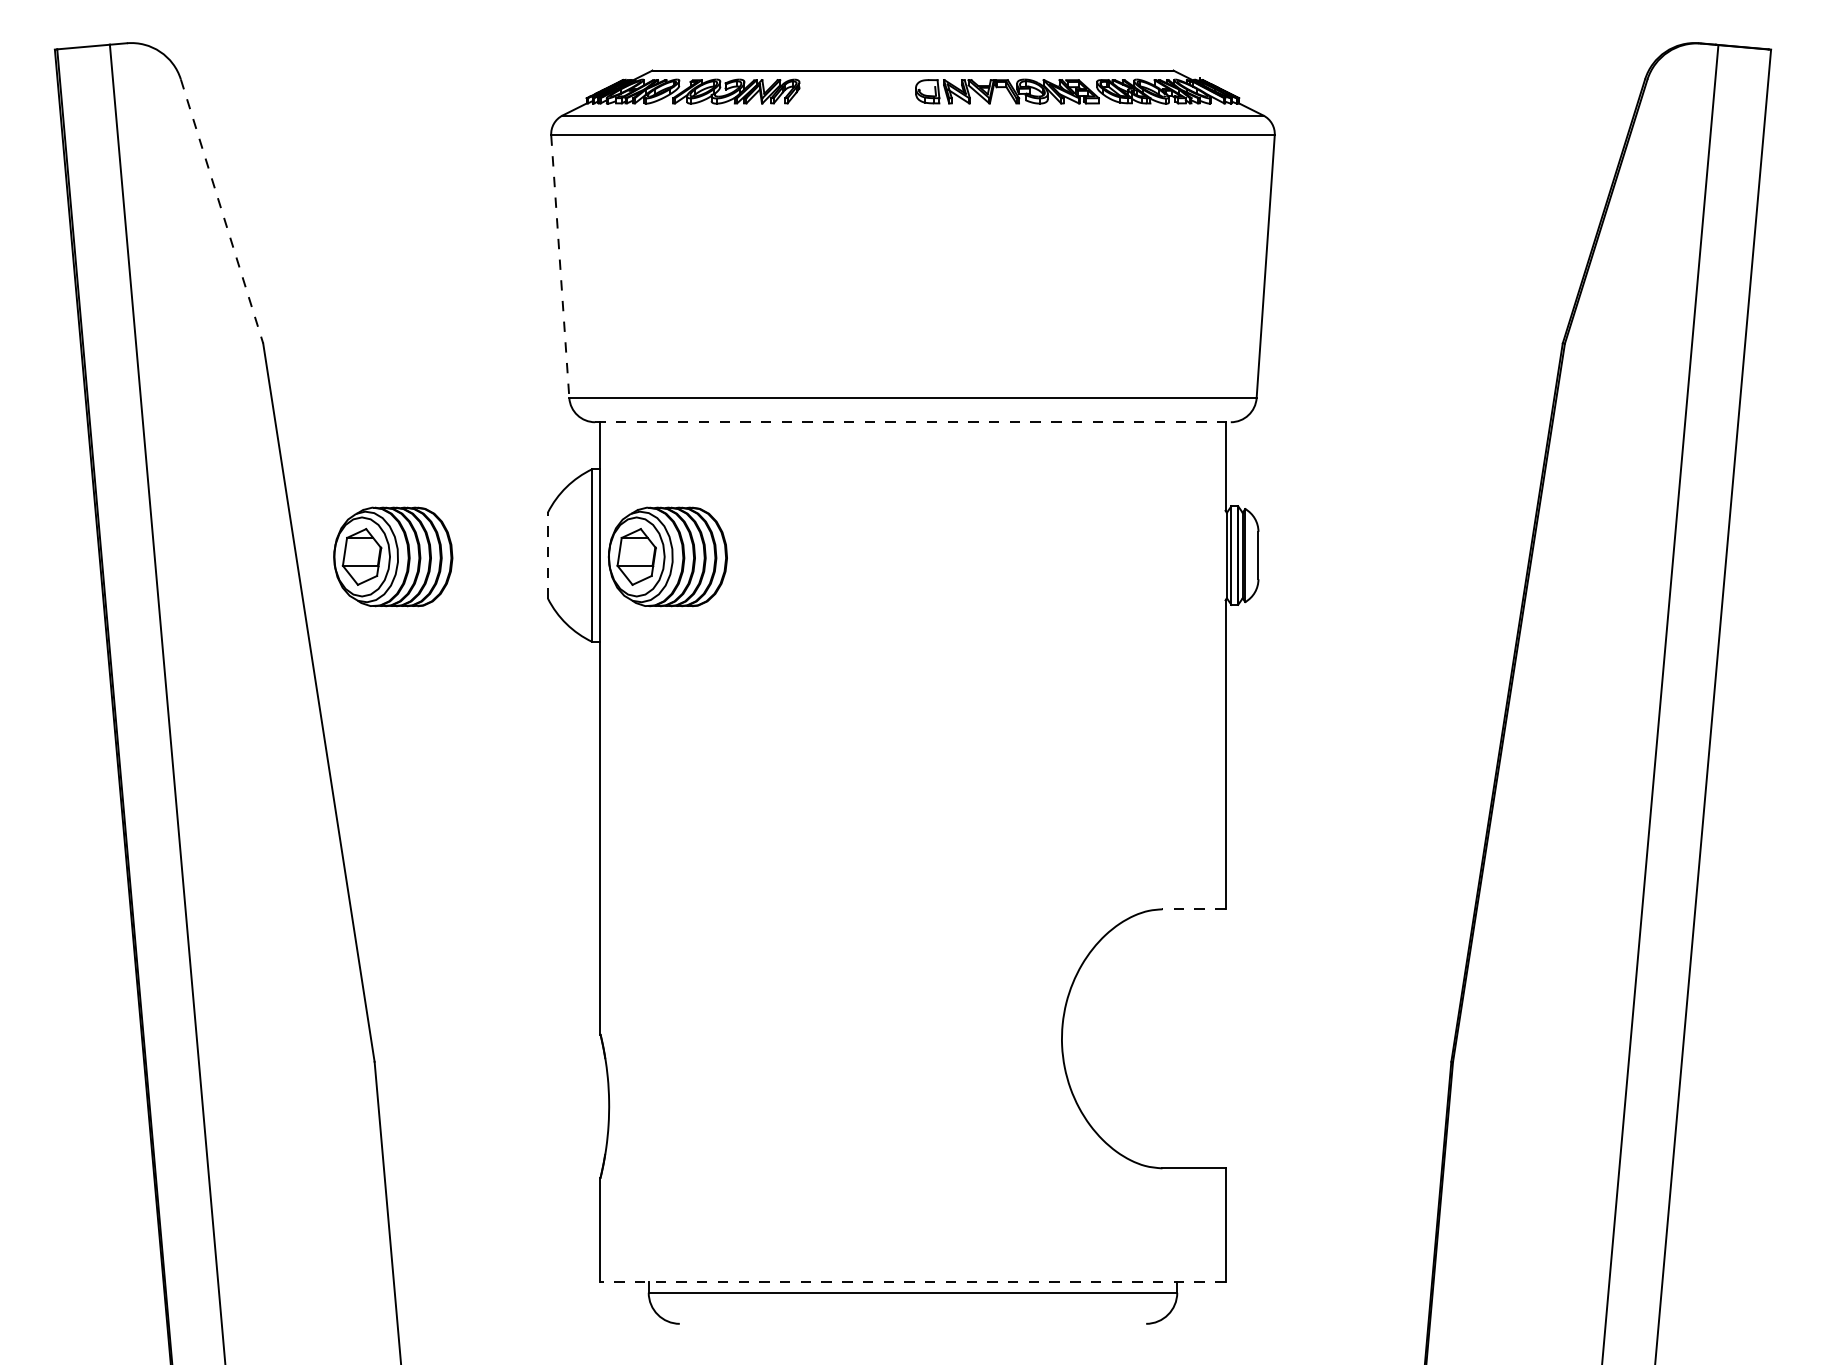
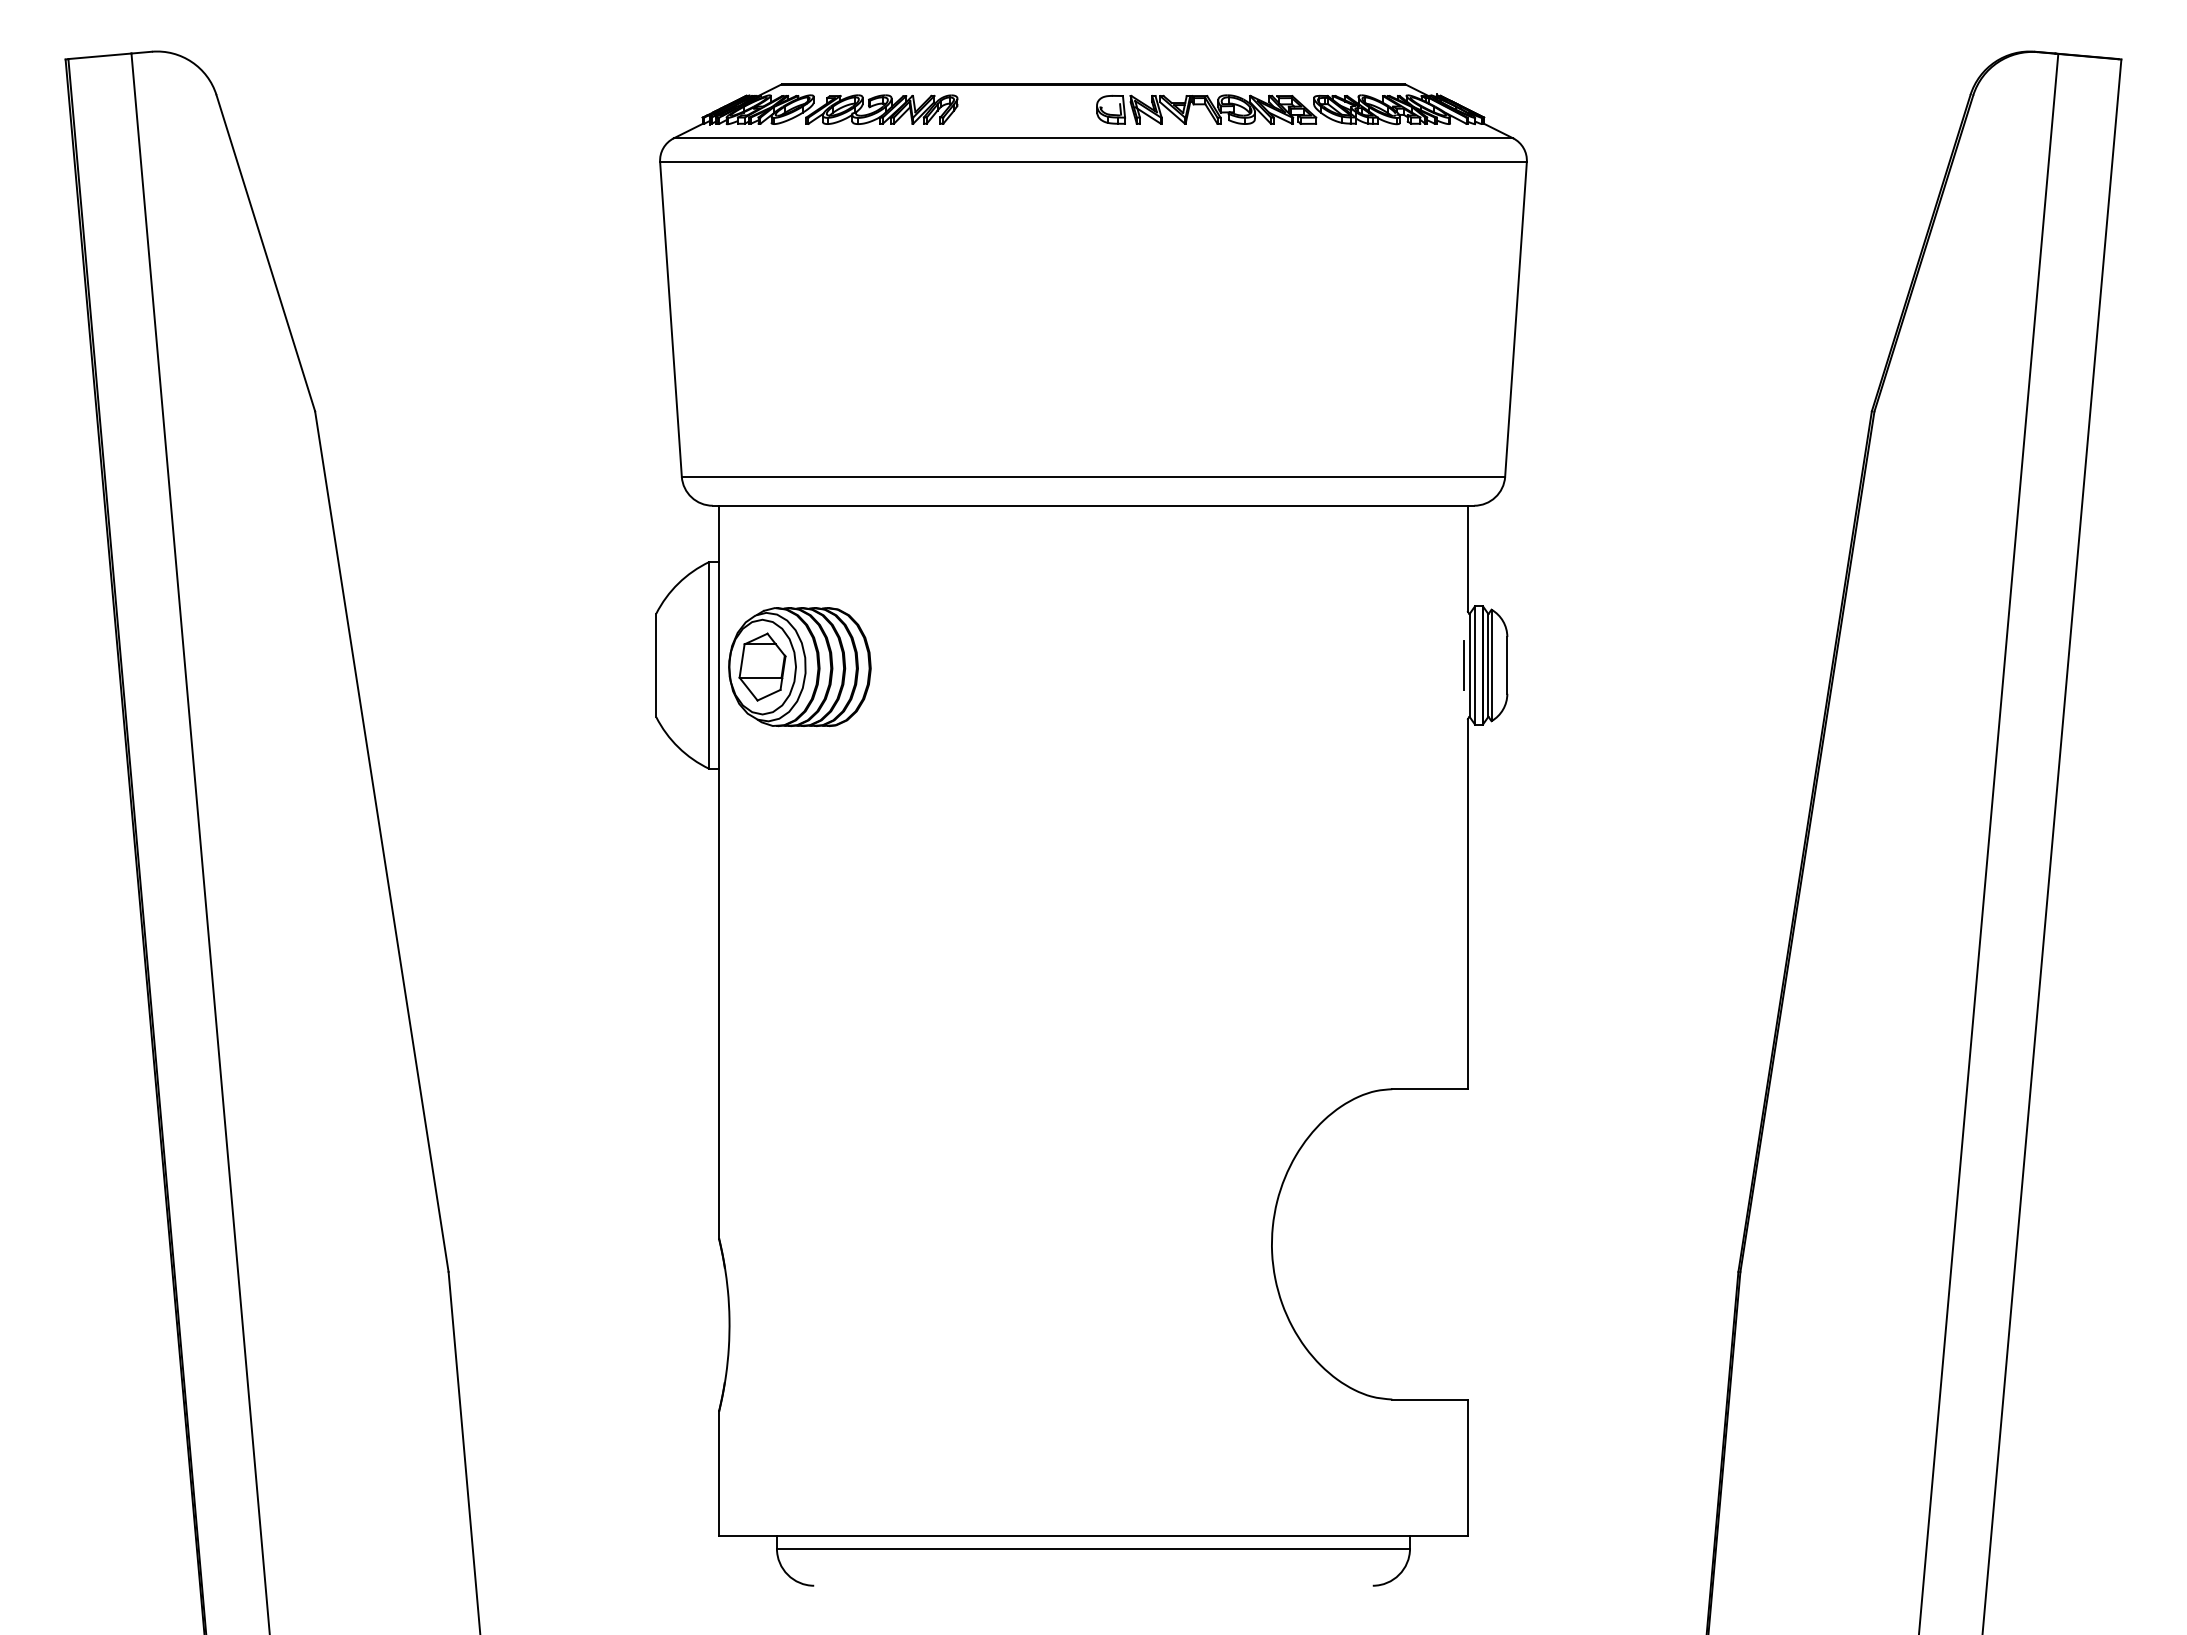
line: (221, 211) -> (265, 253), dashed -> solid
line: (559, 266) -> (670, 319), dashed -> solid
line: (913, 422) -> (1093, 505), dashed -> solid
line: (548, 555) -> (656, 665), dashed -> solid
line: (1222, 555) -> (1464, 665), added
part: (392, 557) -> (470, 667), removed
line: (1194, 909) -> (1430, 1089), dashed -> solid
line: (913, 1282) -> (1093, 1536), dashed -> solid

